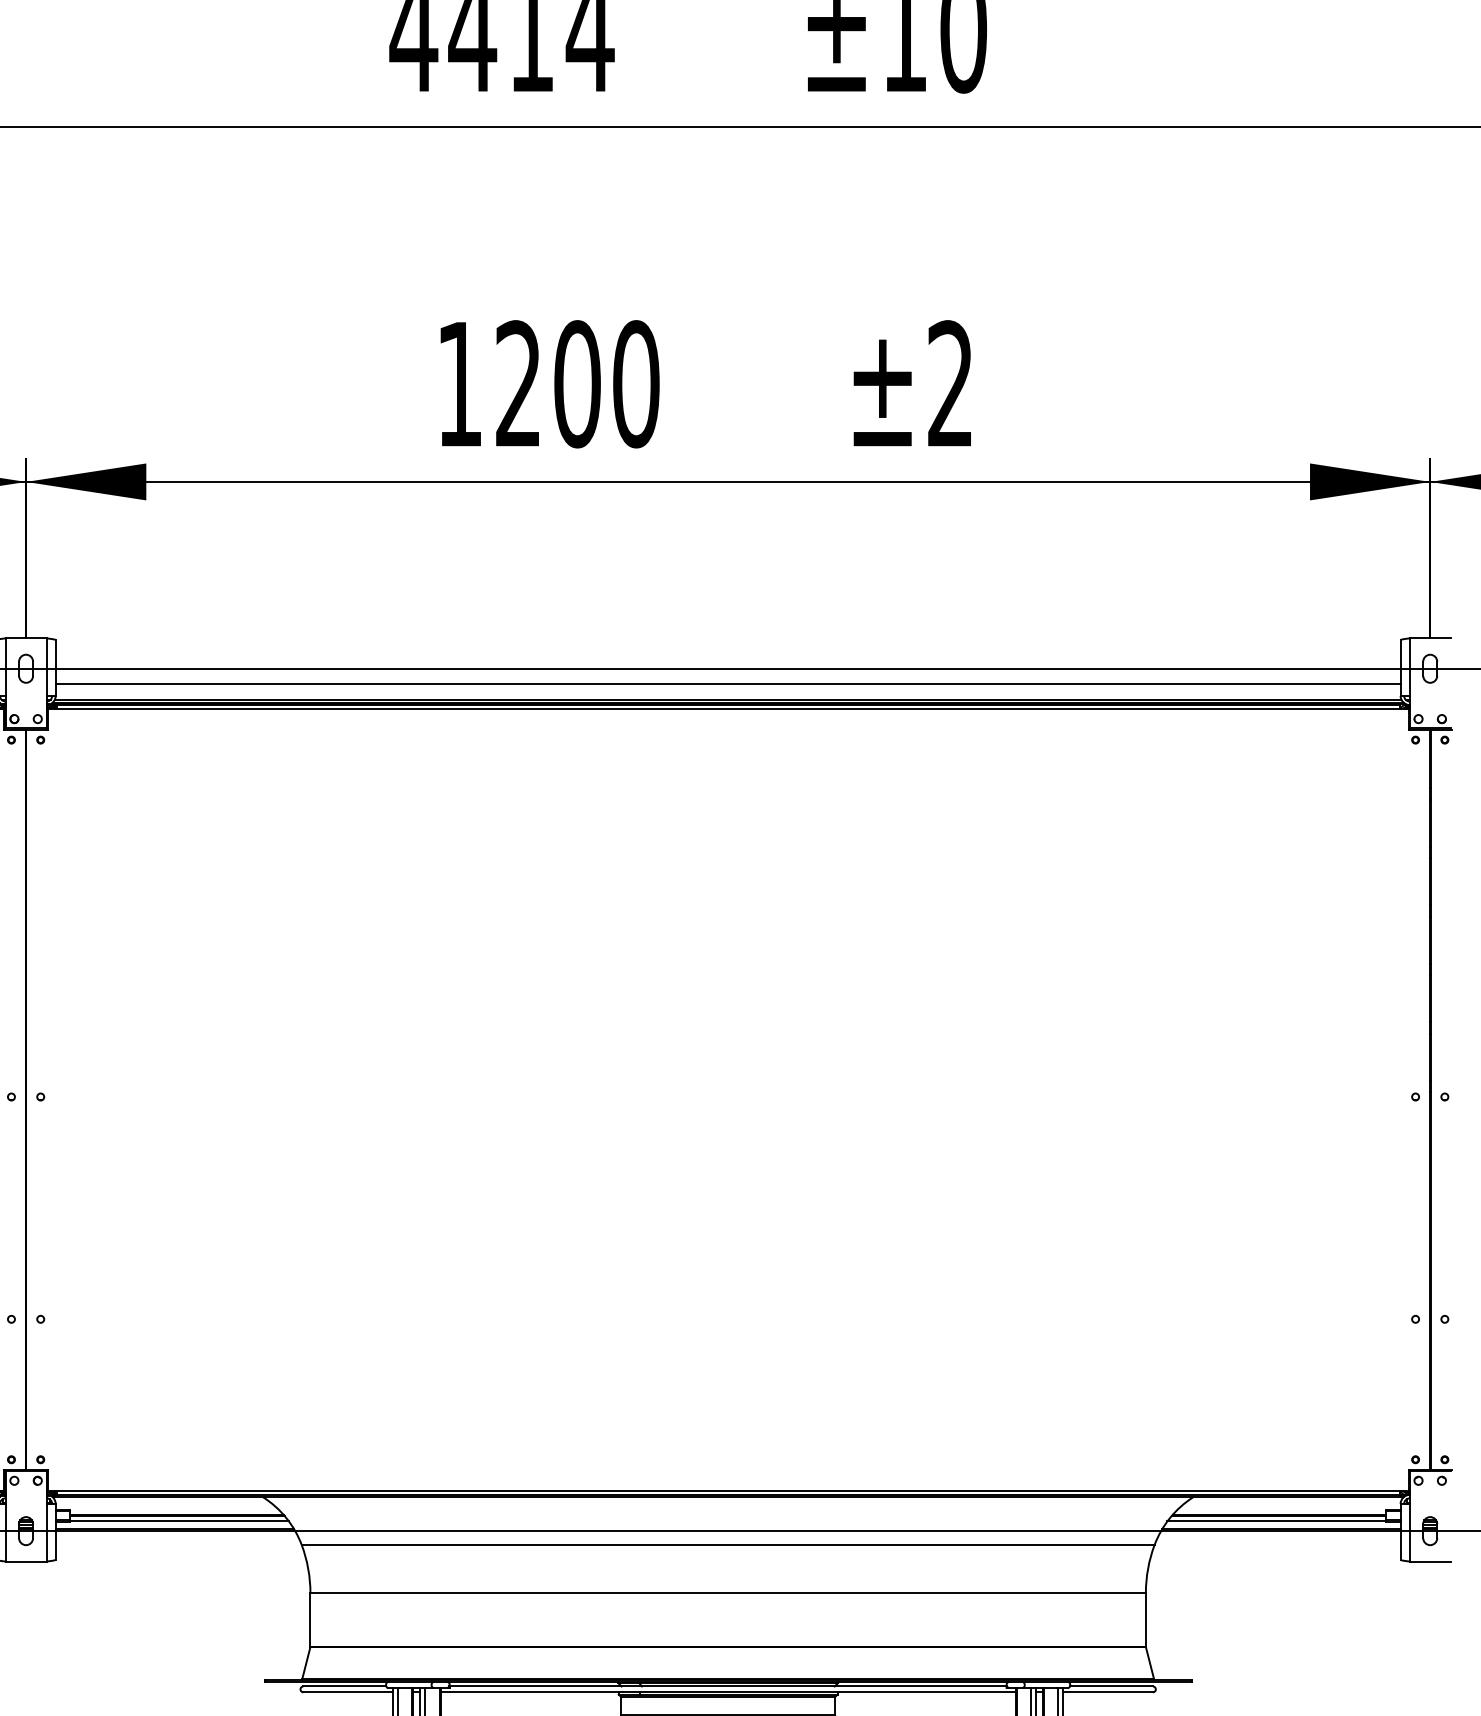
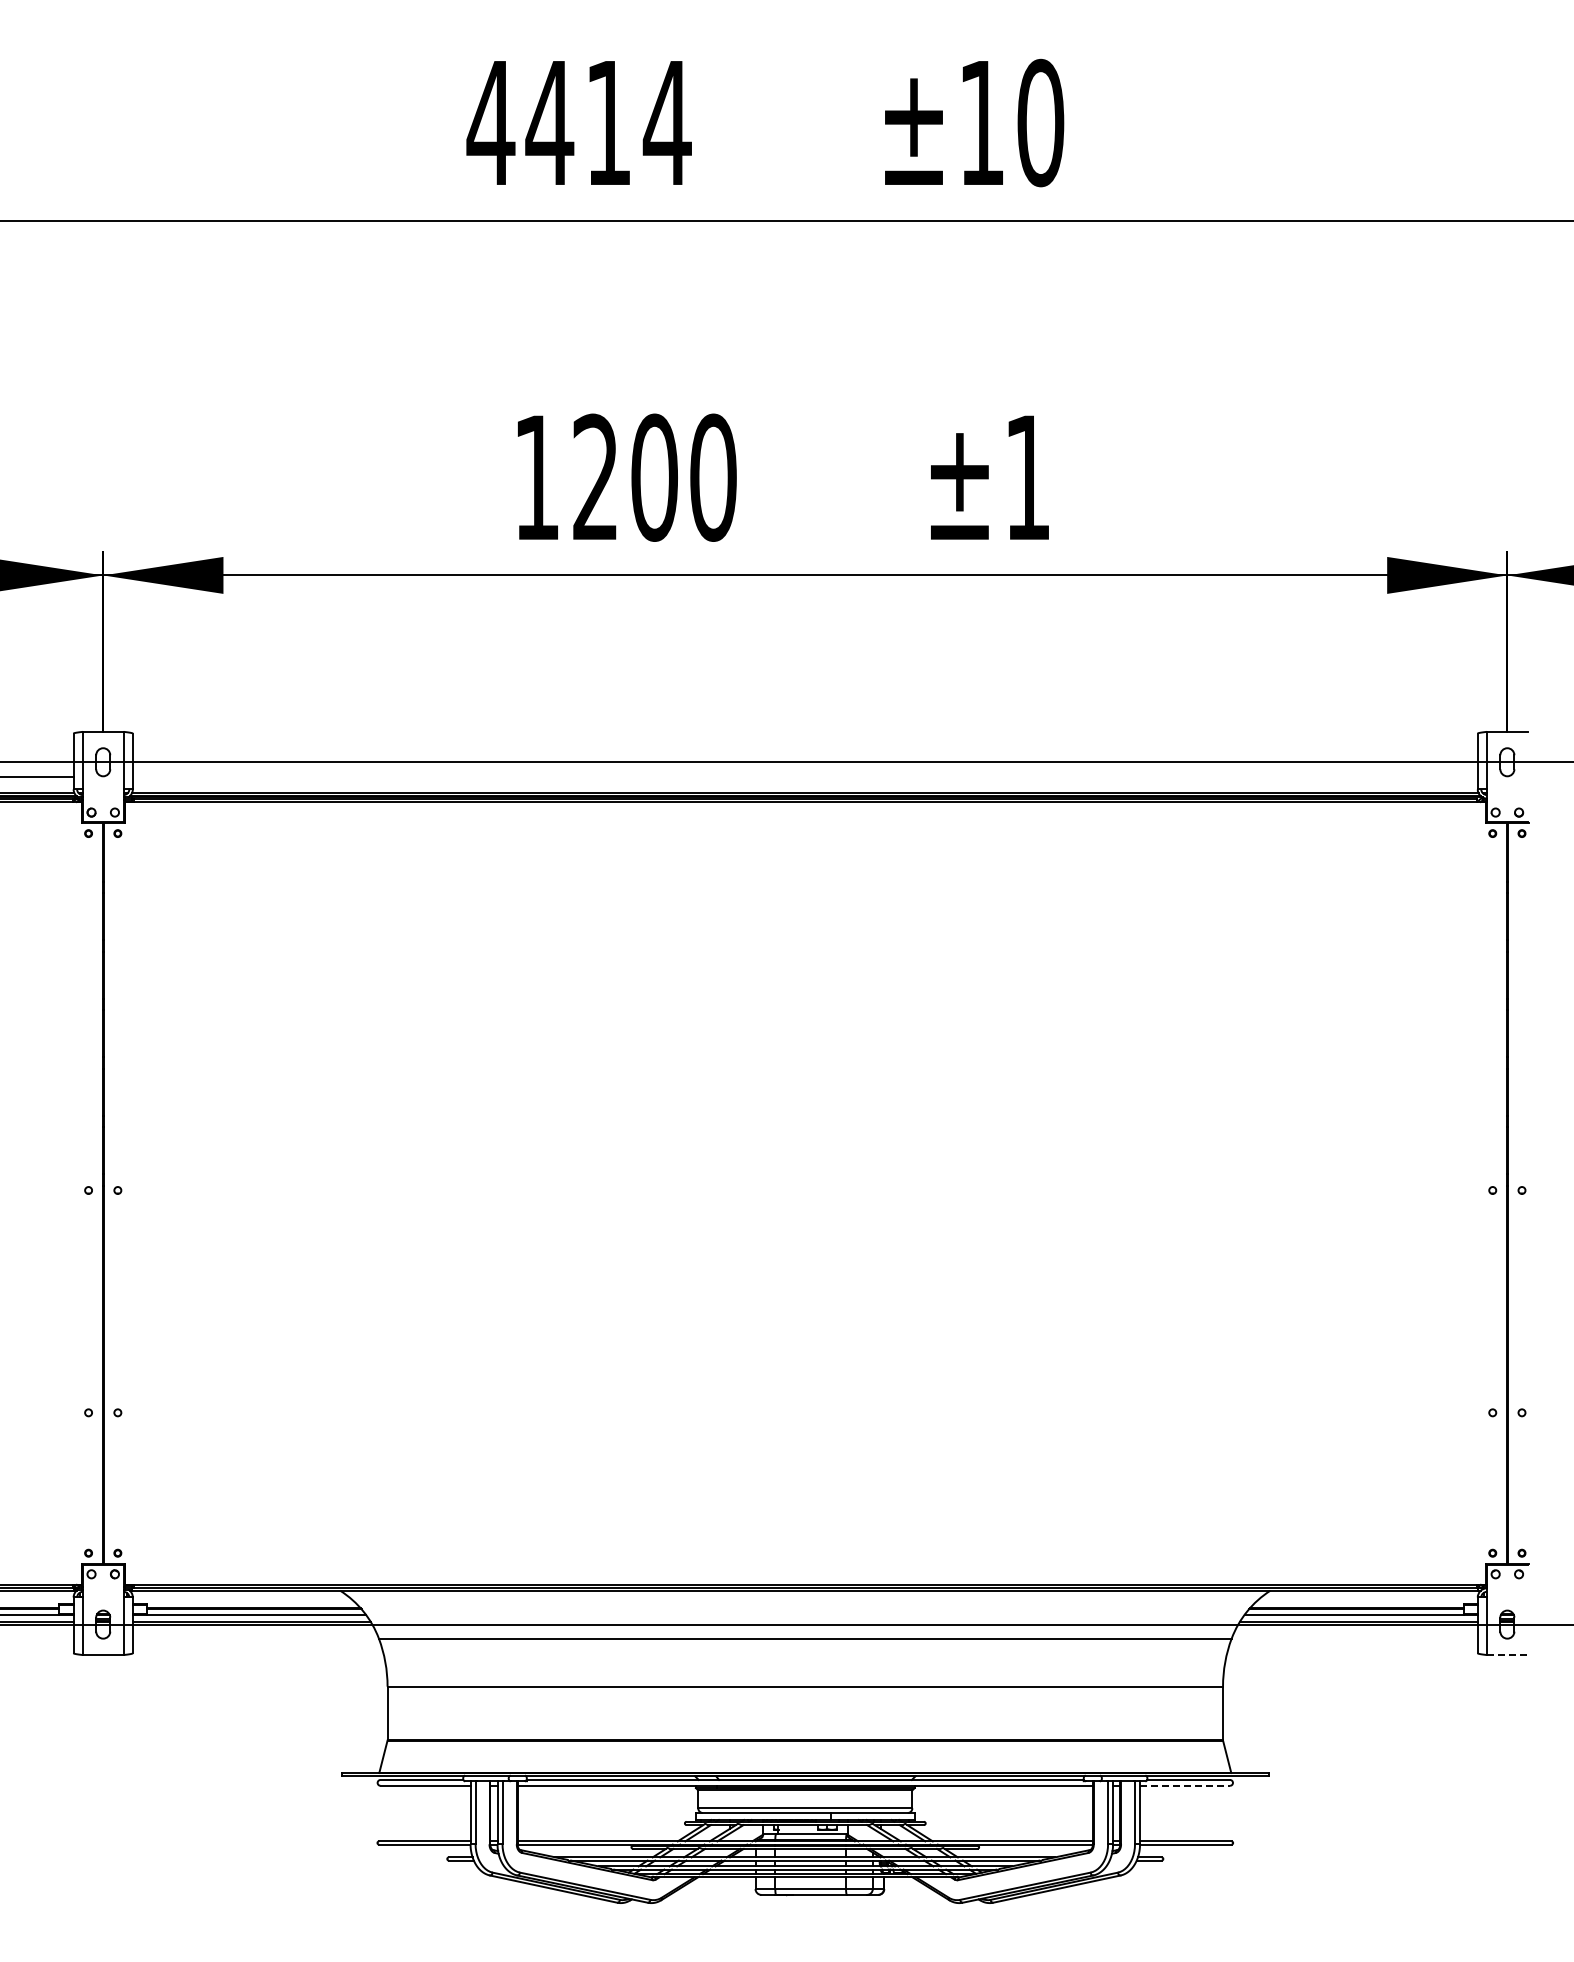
text: (949, 383) -> (1026, 476), ±2 -> ±1
line: (727, 684) -> (804, 777), removed
line: (1430, 1562) -> (1507, 1655), solid -> dashed
line: (1108, 1692) -> (1185, 1785), solid -> dashed

